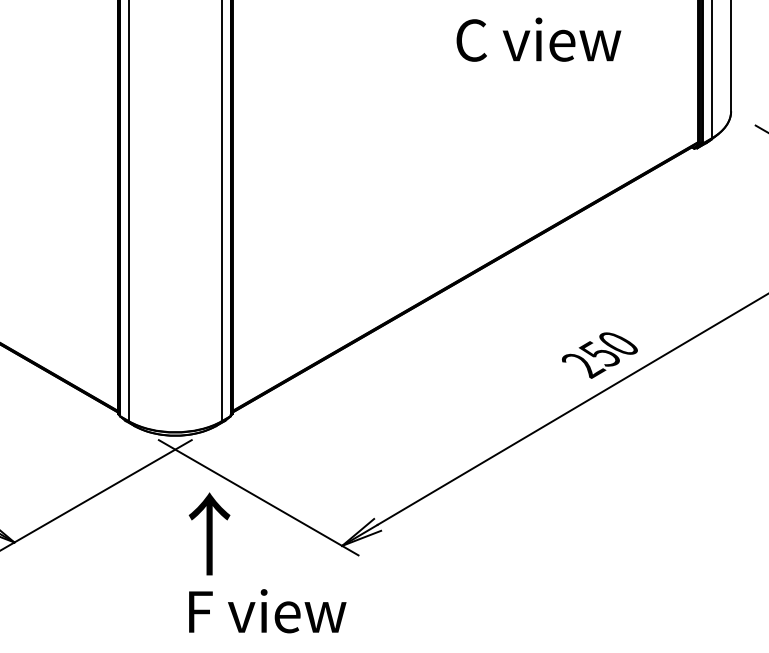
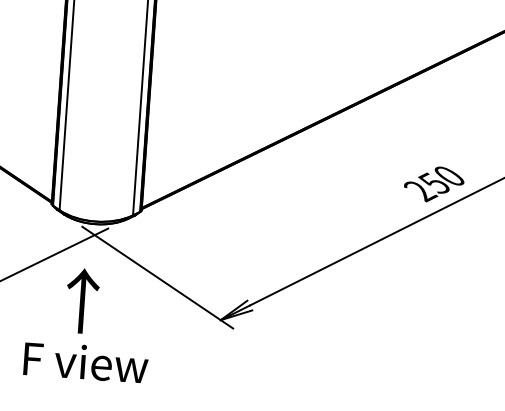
text: (209, 533) -> (82, 300), moved
text: (267, 611) -> (85, 362), moved

